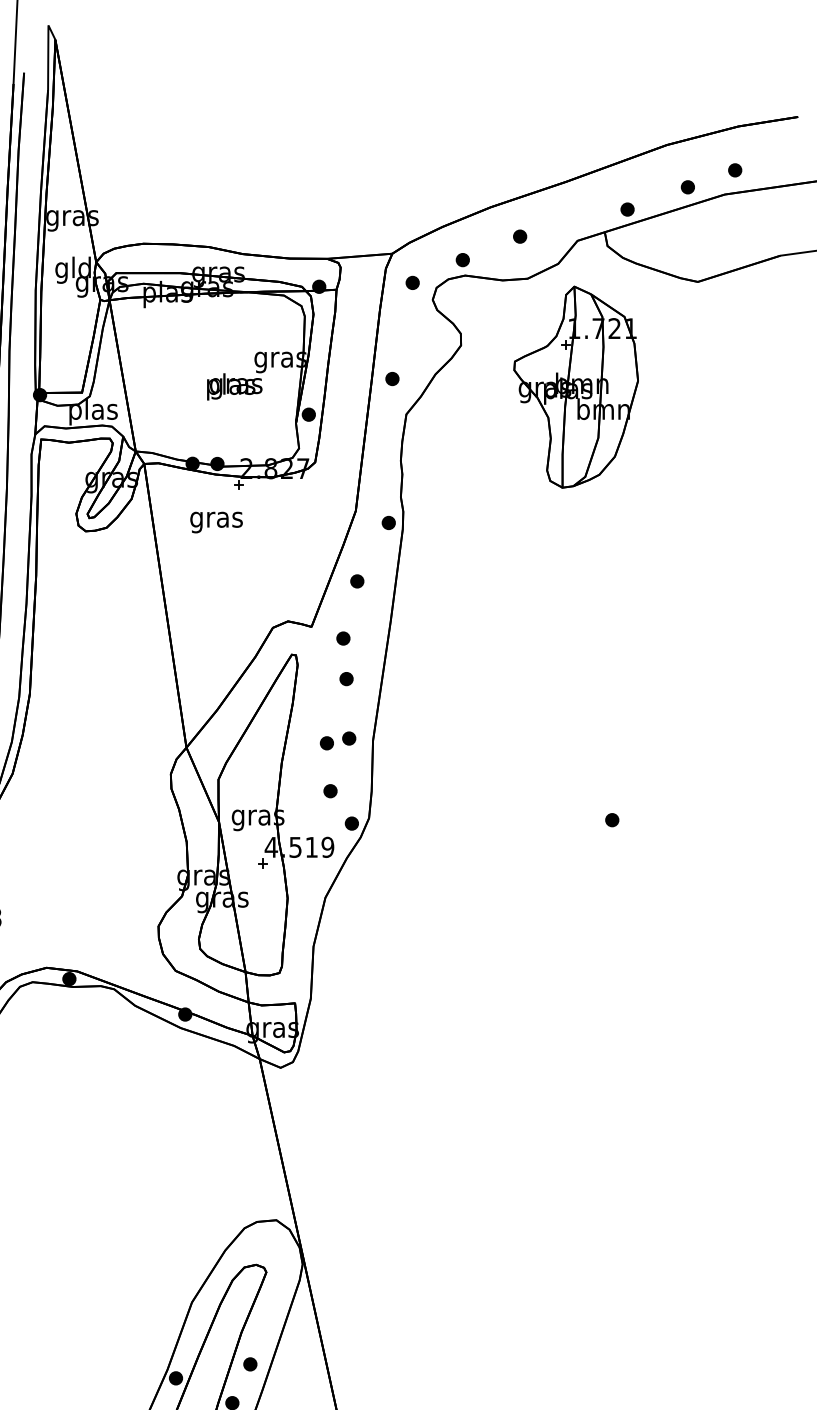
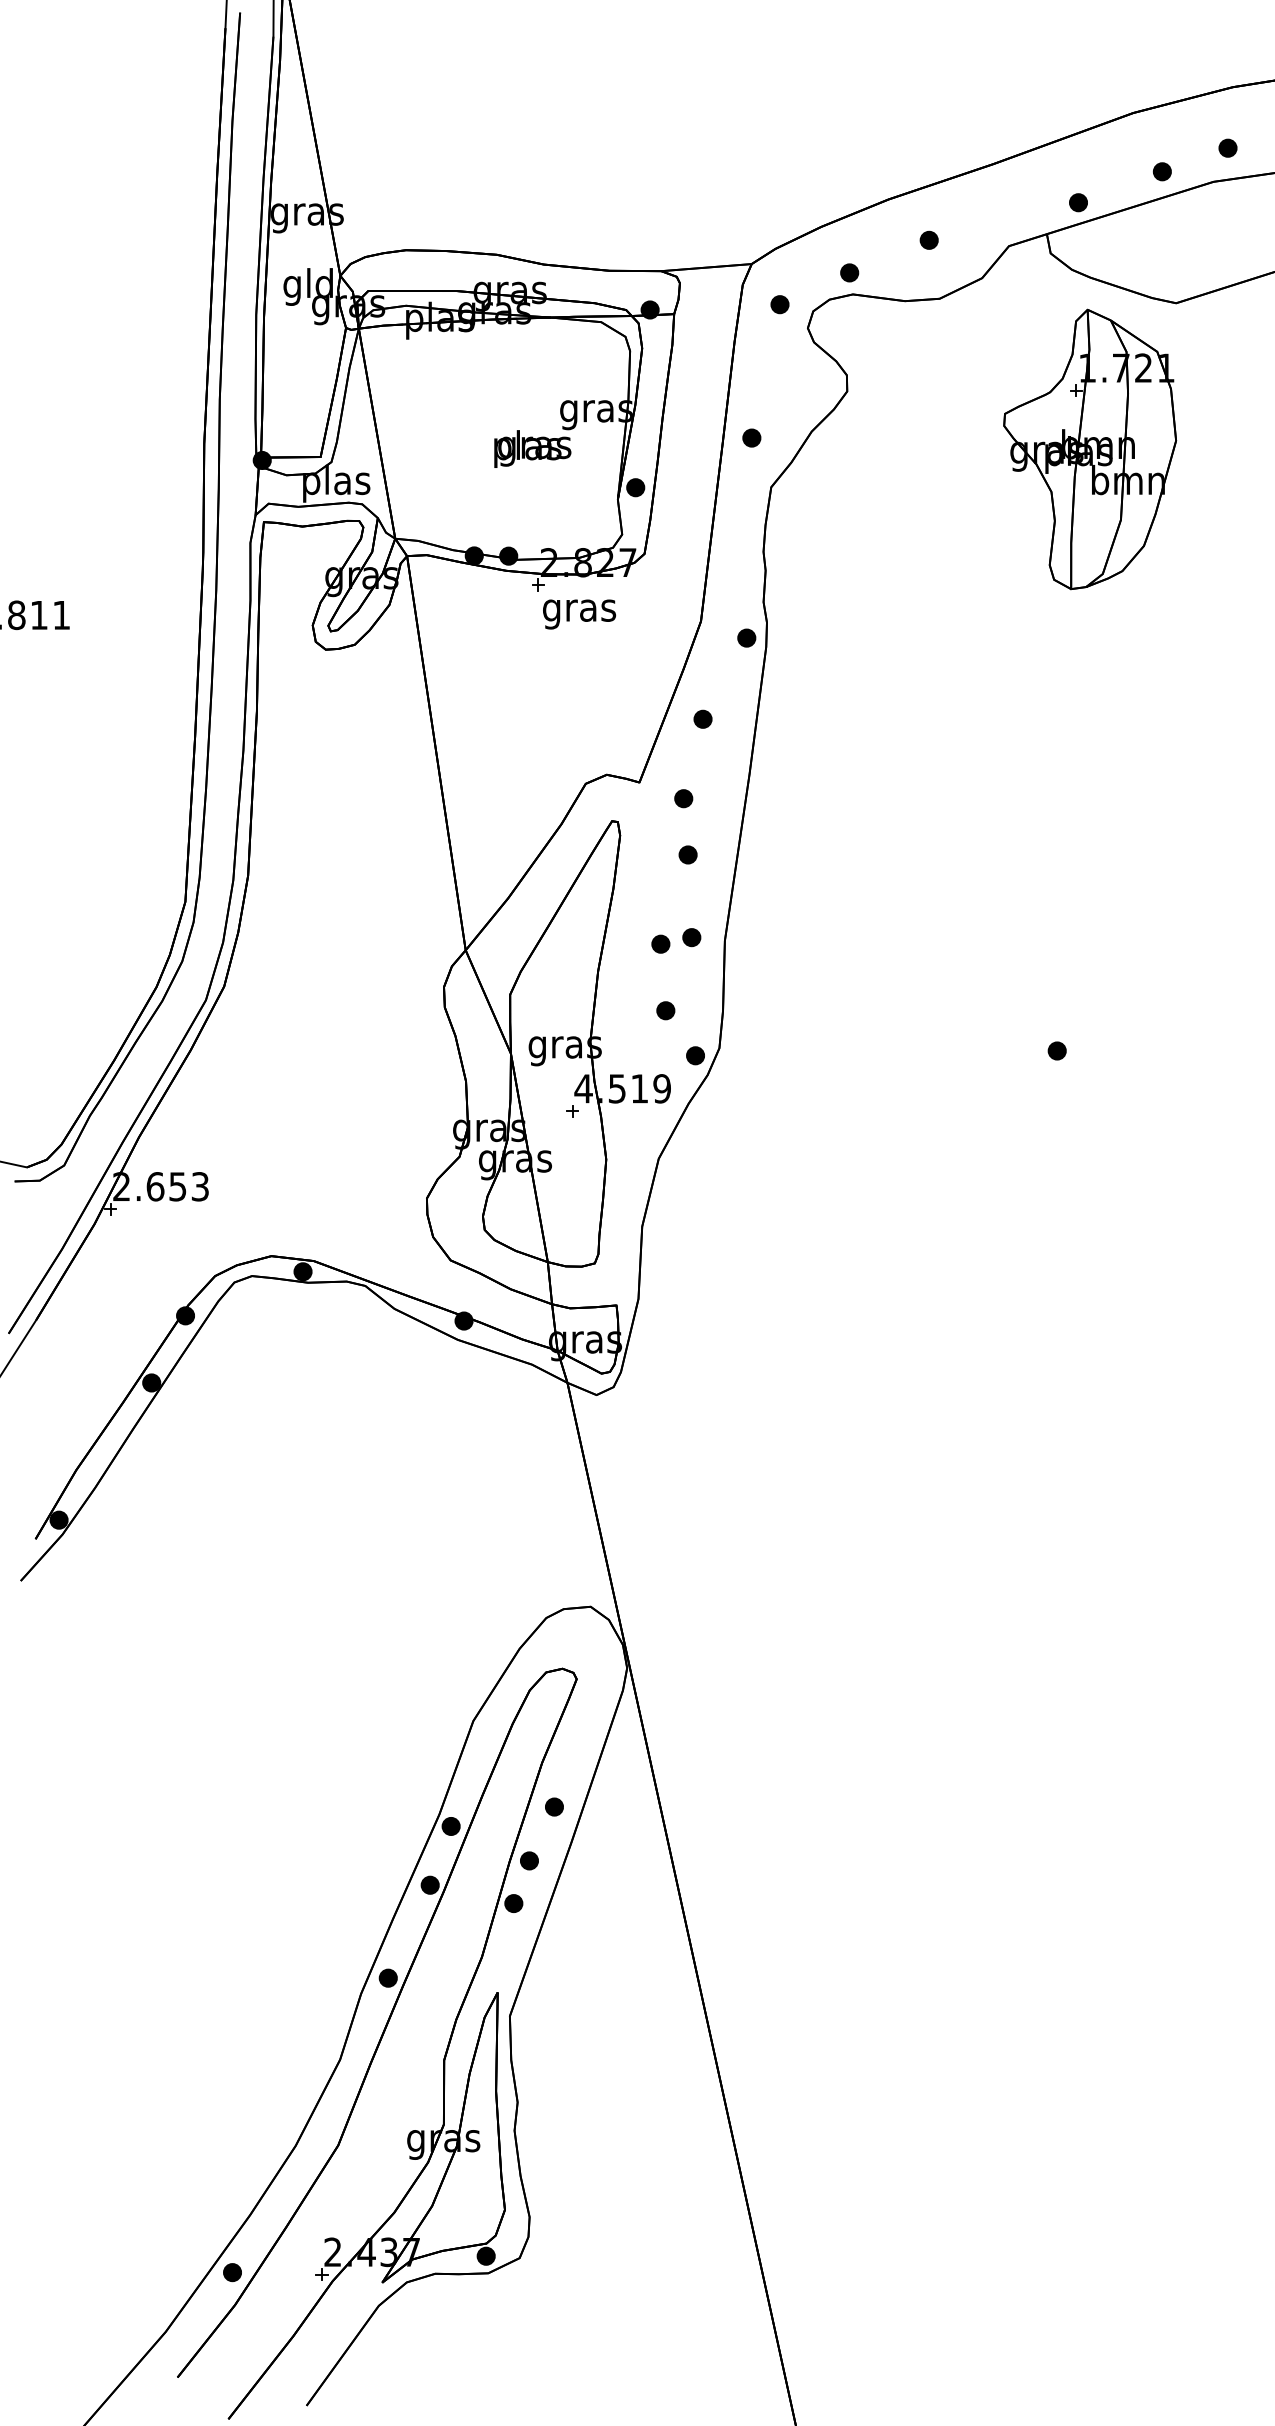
part: (576, 387) -> (1090, 449), moved
text: (216, 522) -> (579, 614), moved

